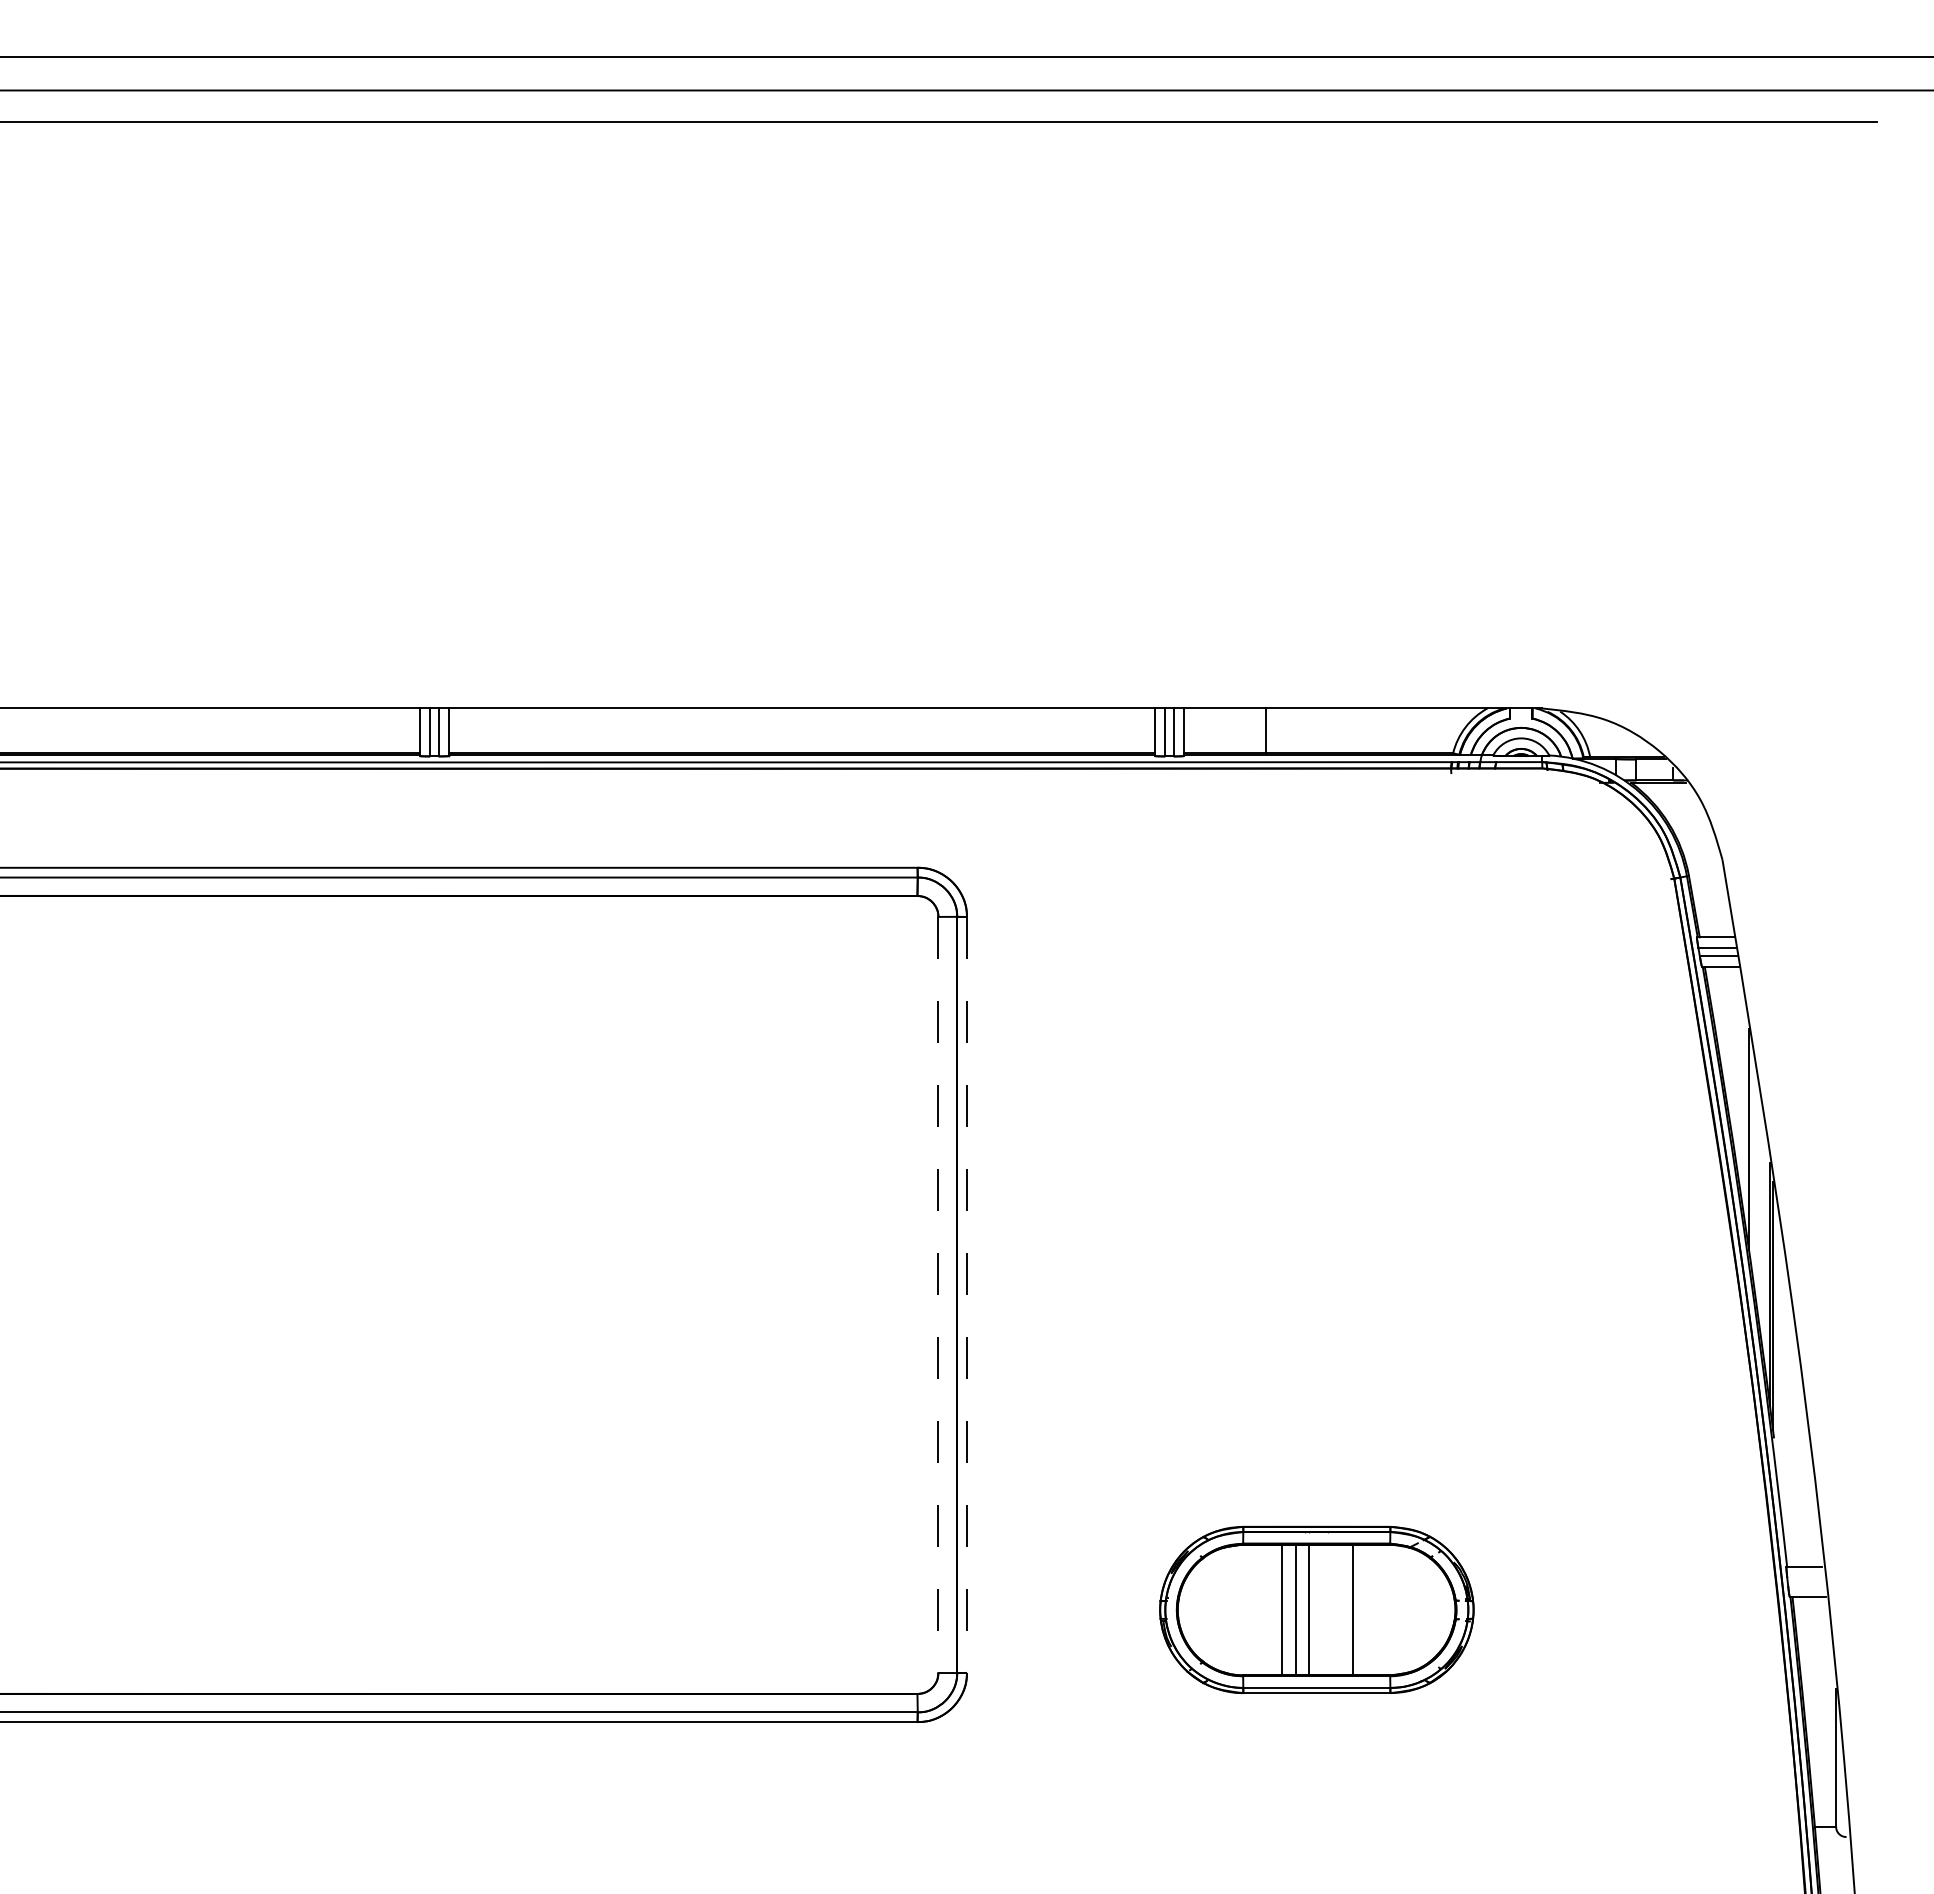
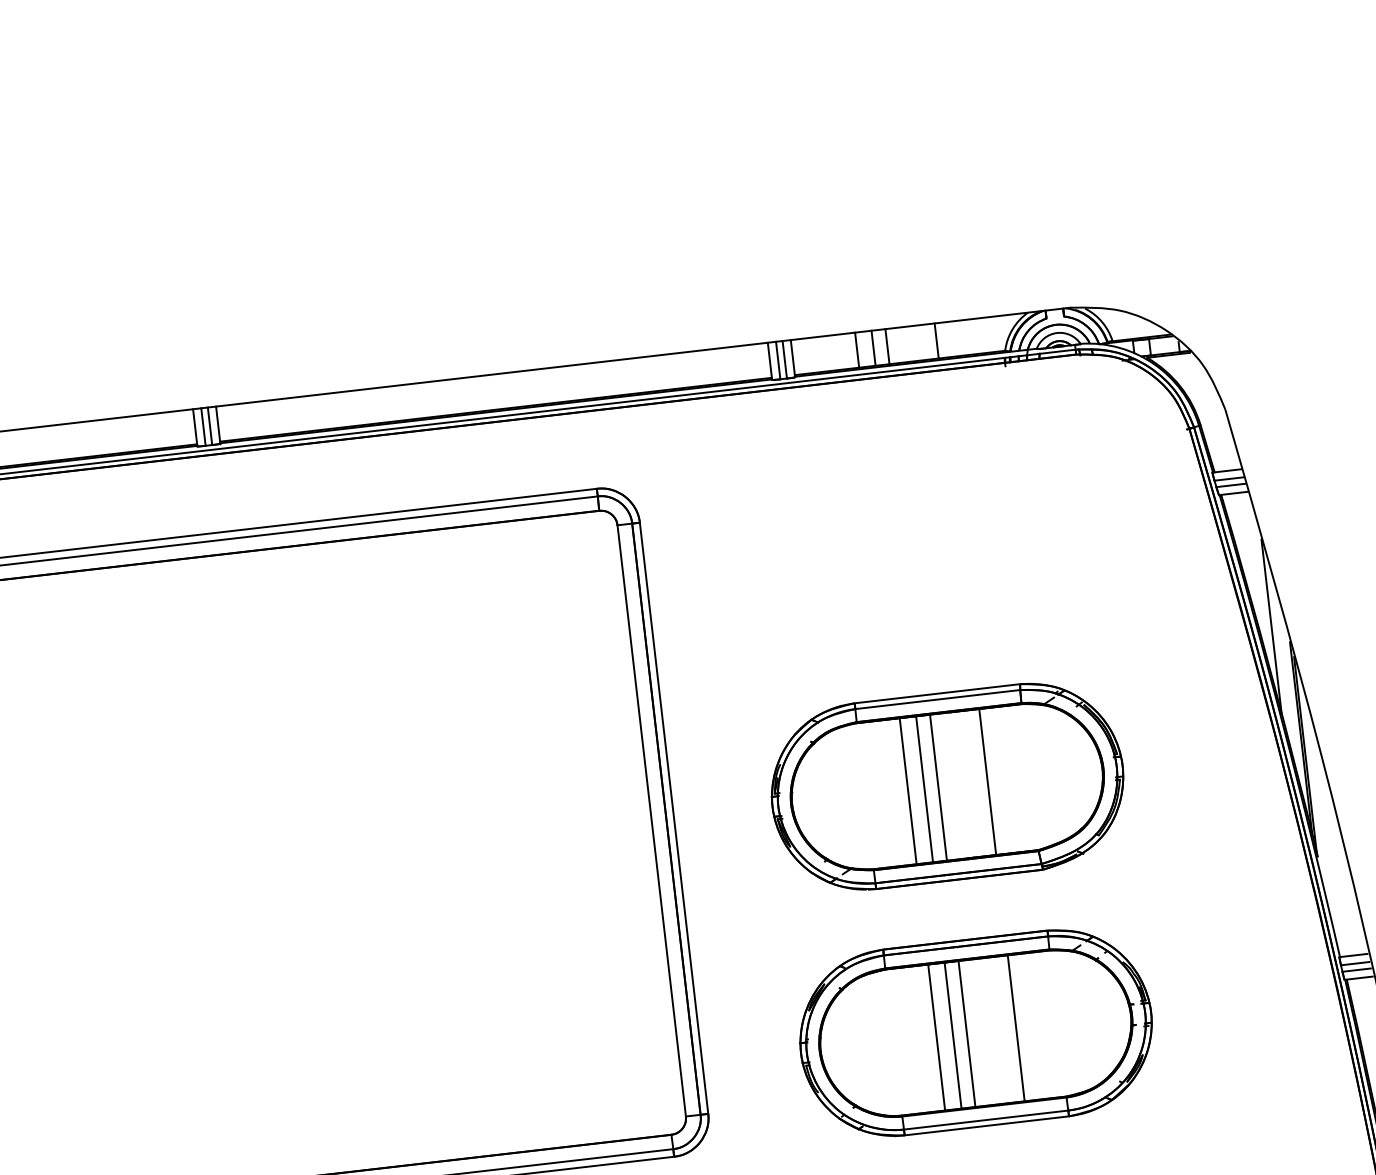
line: (1287, 730) -> (873, 347), added
line: (1305, 730) -> (887, 346), added
line: (1368, 730) -> (936, 340), added
line: (966, 1294) -> (673, 818), dashed -> solid
part: (1316, 1294) -> (947, 786), added
line: (938, 1295) -> (651, 821), dashed -> solid
line: (1805, 1577) -> (1355, 963), added
line: (1806, 1586) -> (1356, 970), added
part: (1316, 1609) -> (975, 1032), size x1.43

